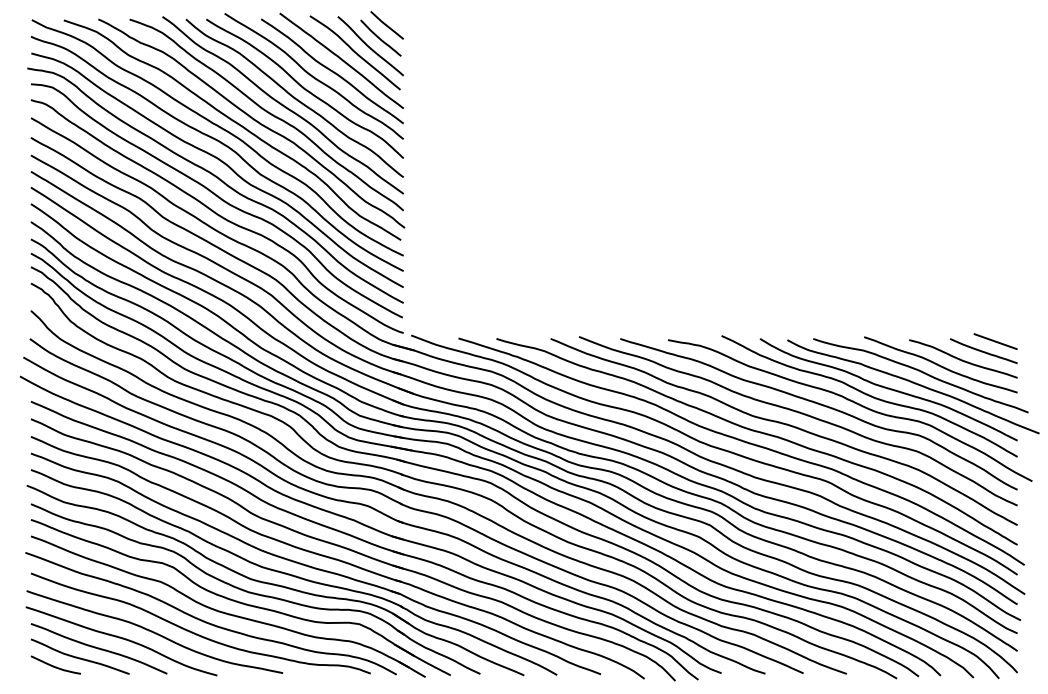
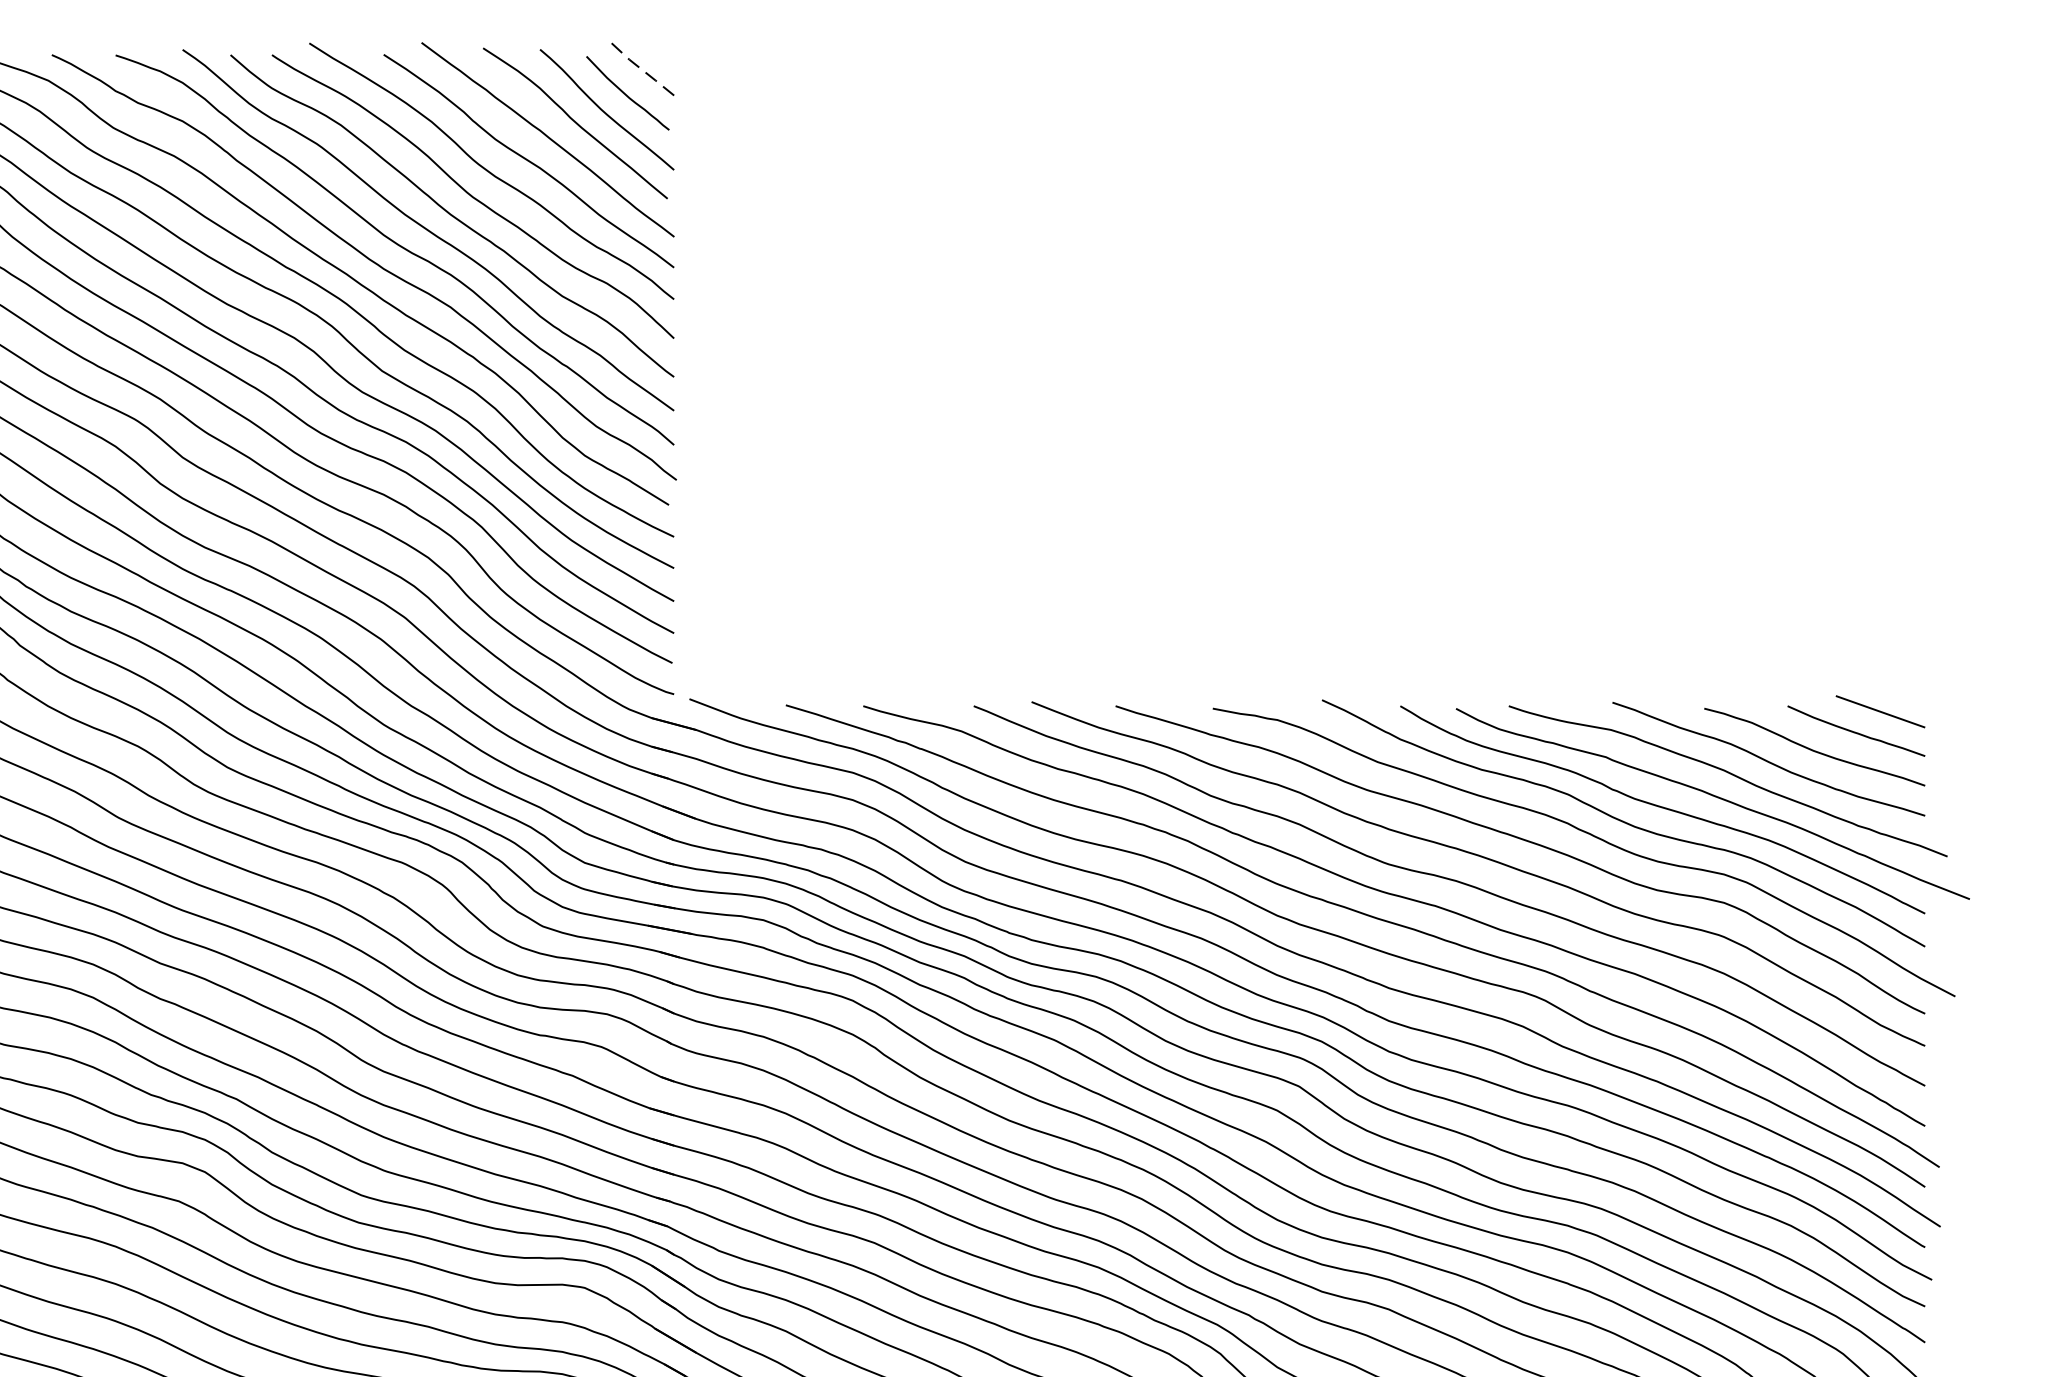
line: (387, 25) -> (641, 67), solid -> dashed

